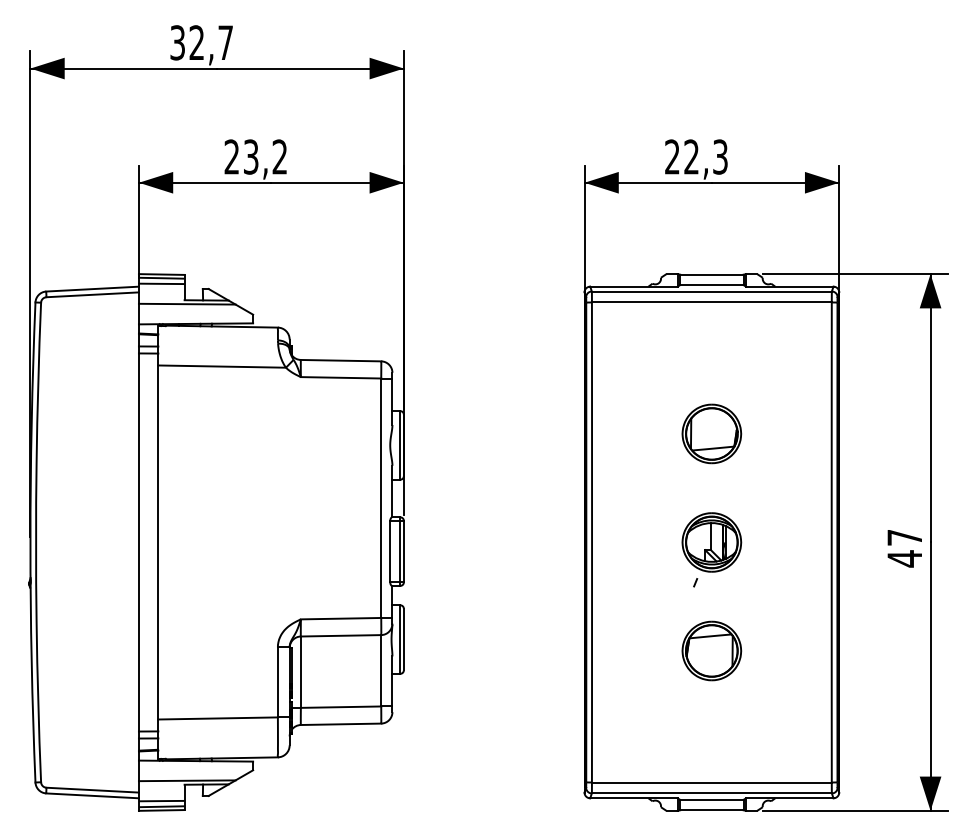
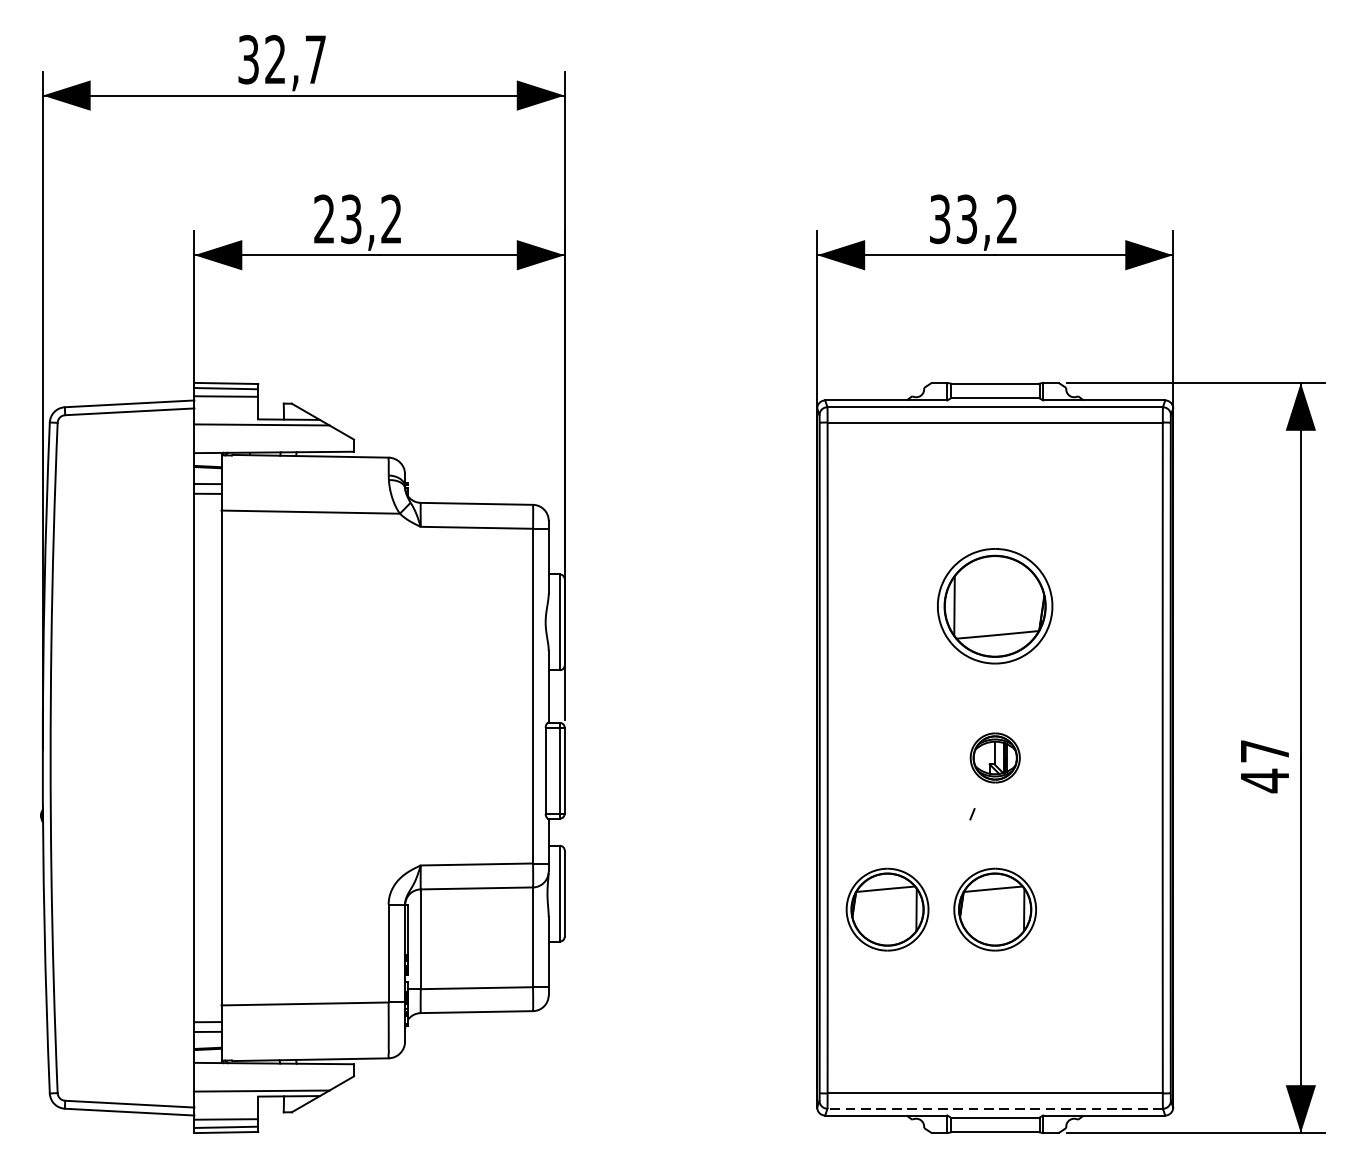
text: (696, 156) -> (973, 218), 22,3 -> 33,2
part: (711, 433) -> (994, 605), size x1.4
part: (711, 542) -> (994, 758), size x0.6
part: (634, 650) -> (887, 908), added
line: (711, 793) -> (994, 1108), solid -> dashed

